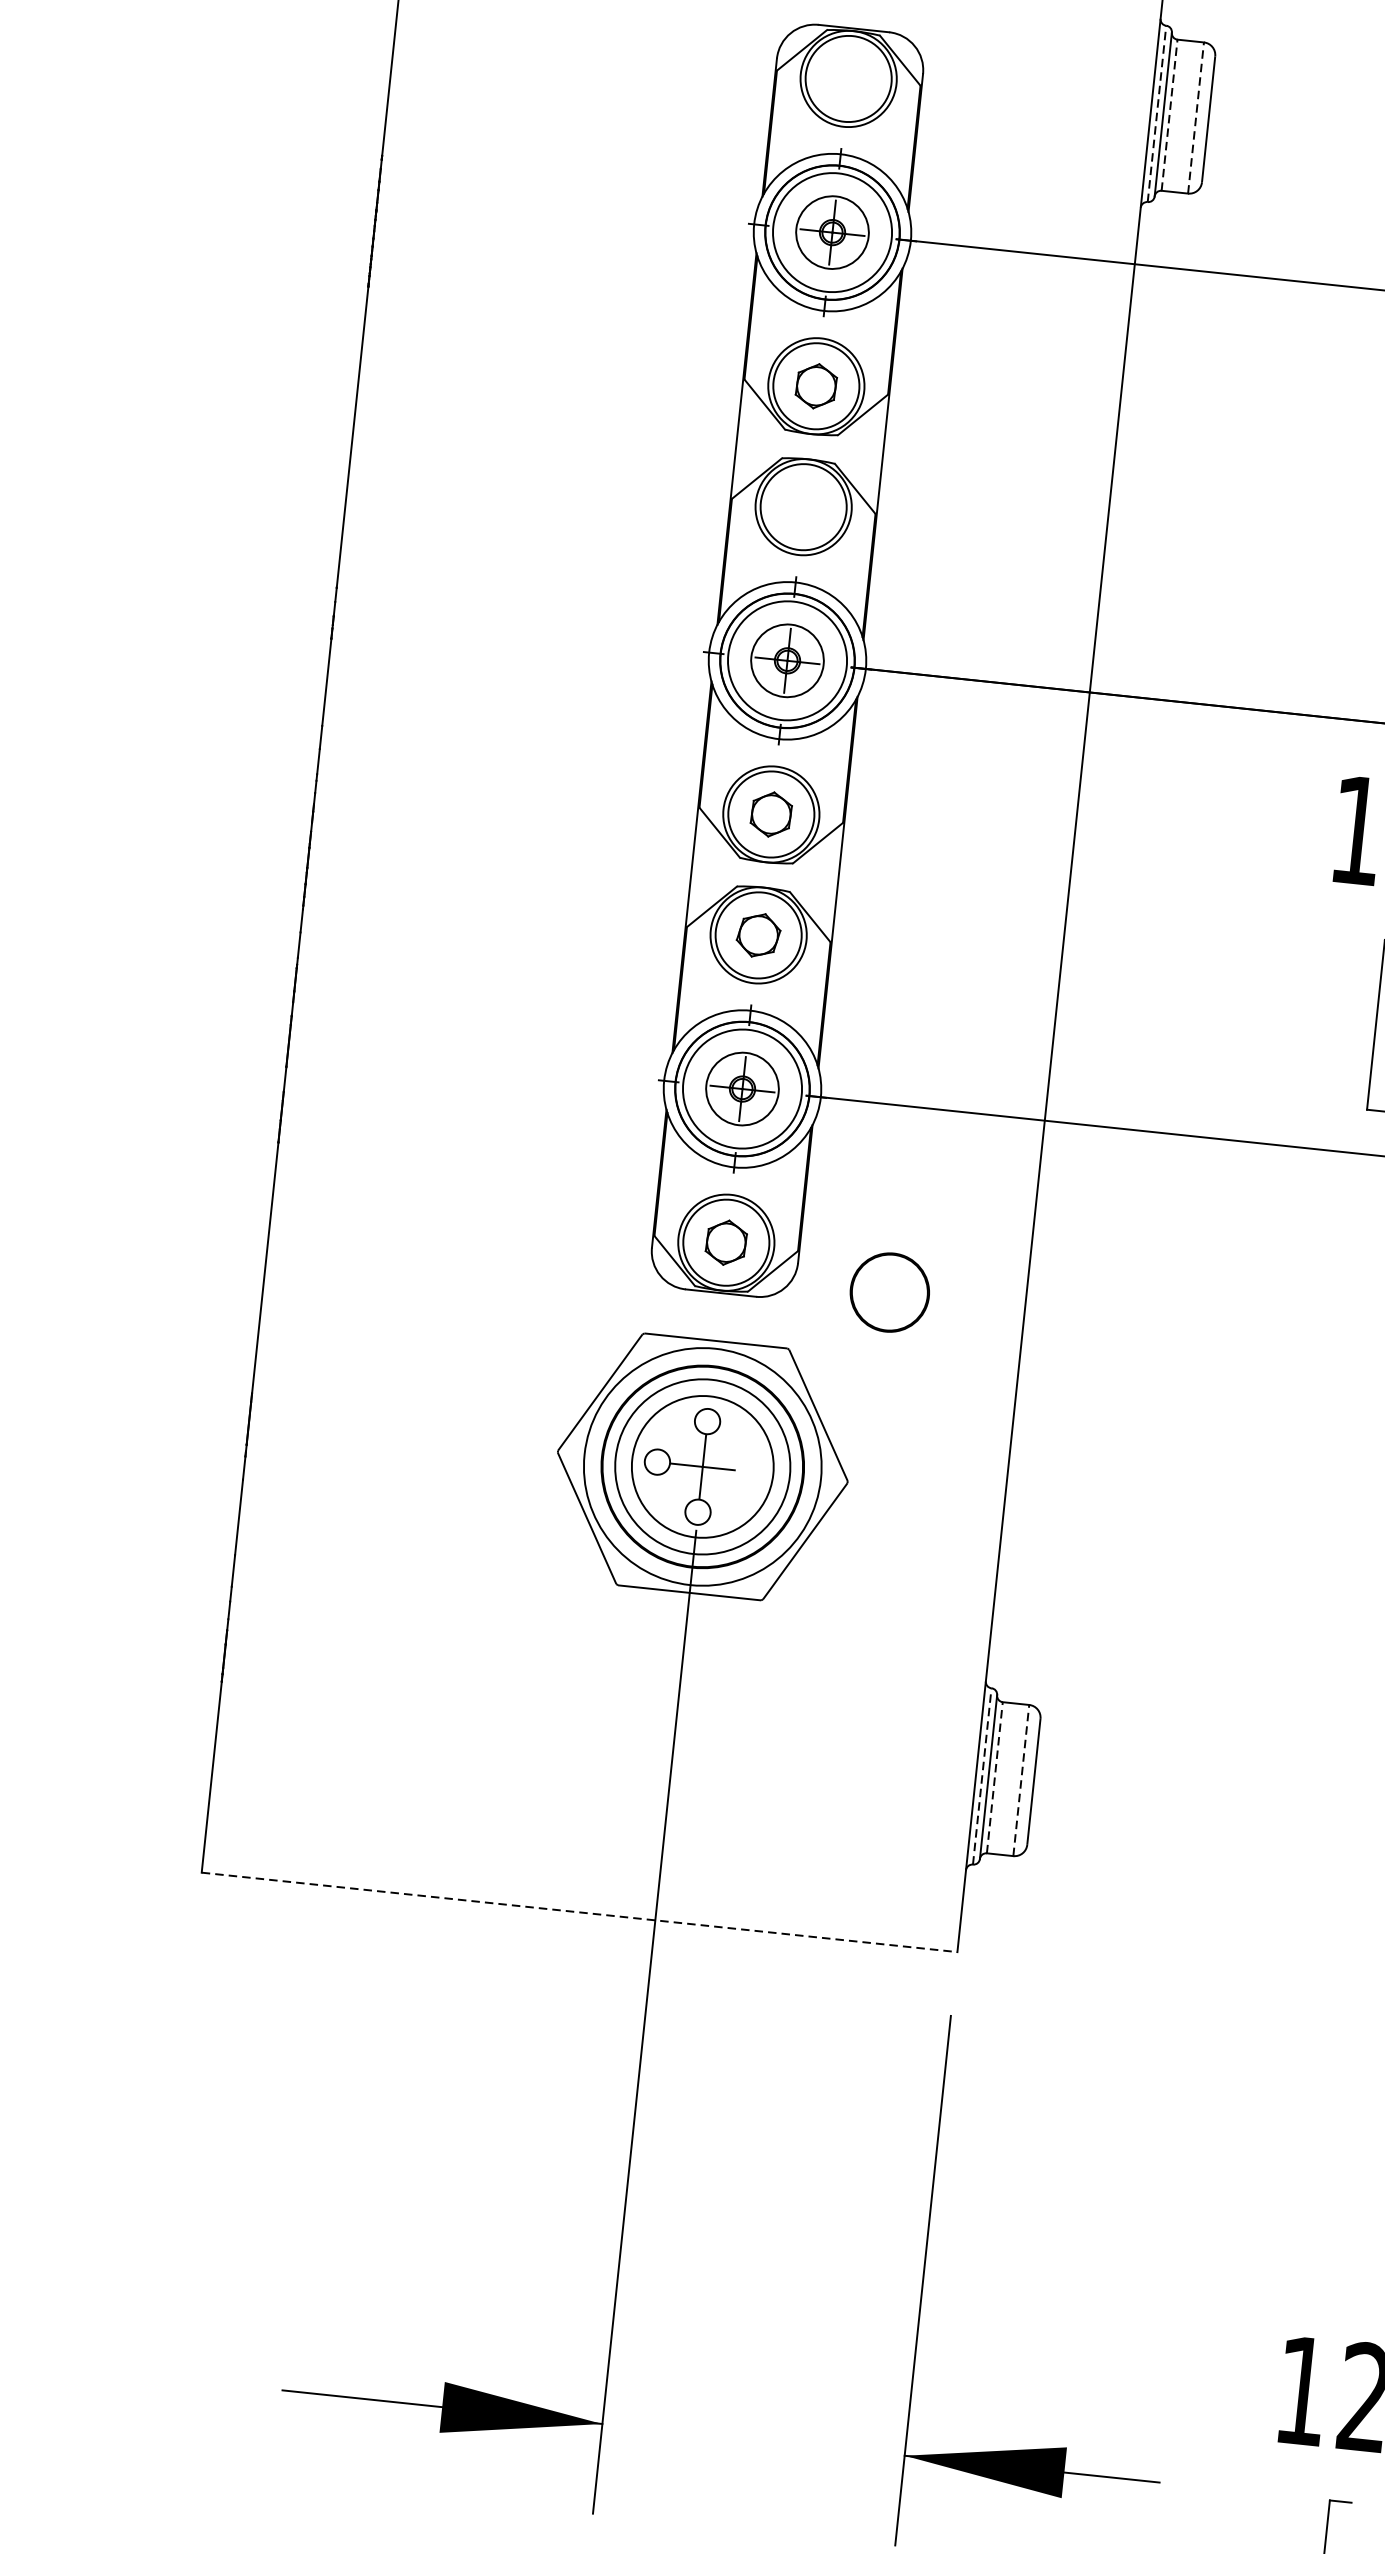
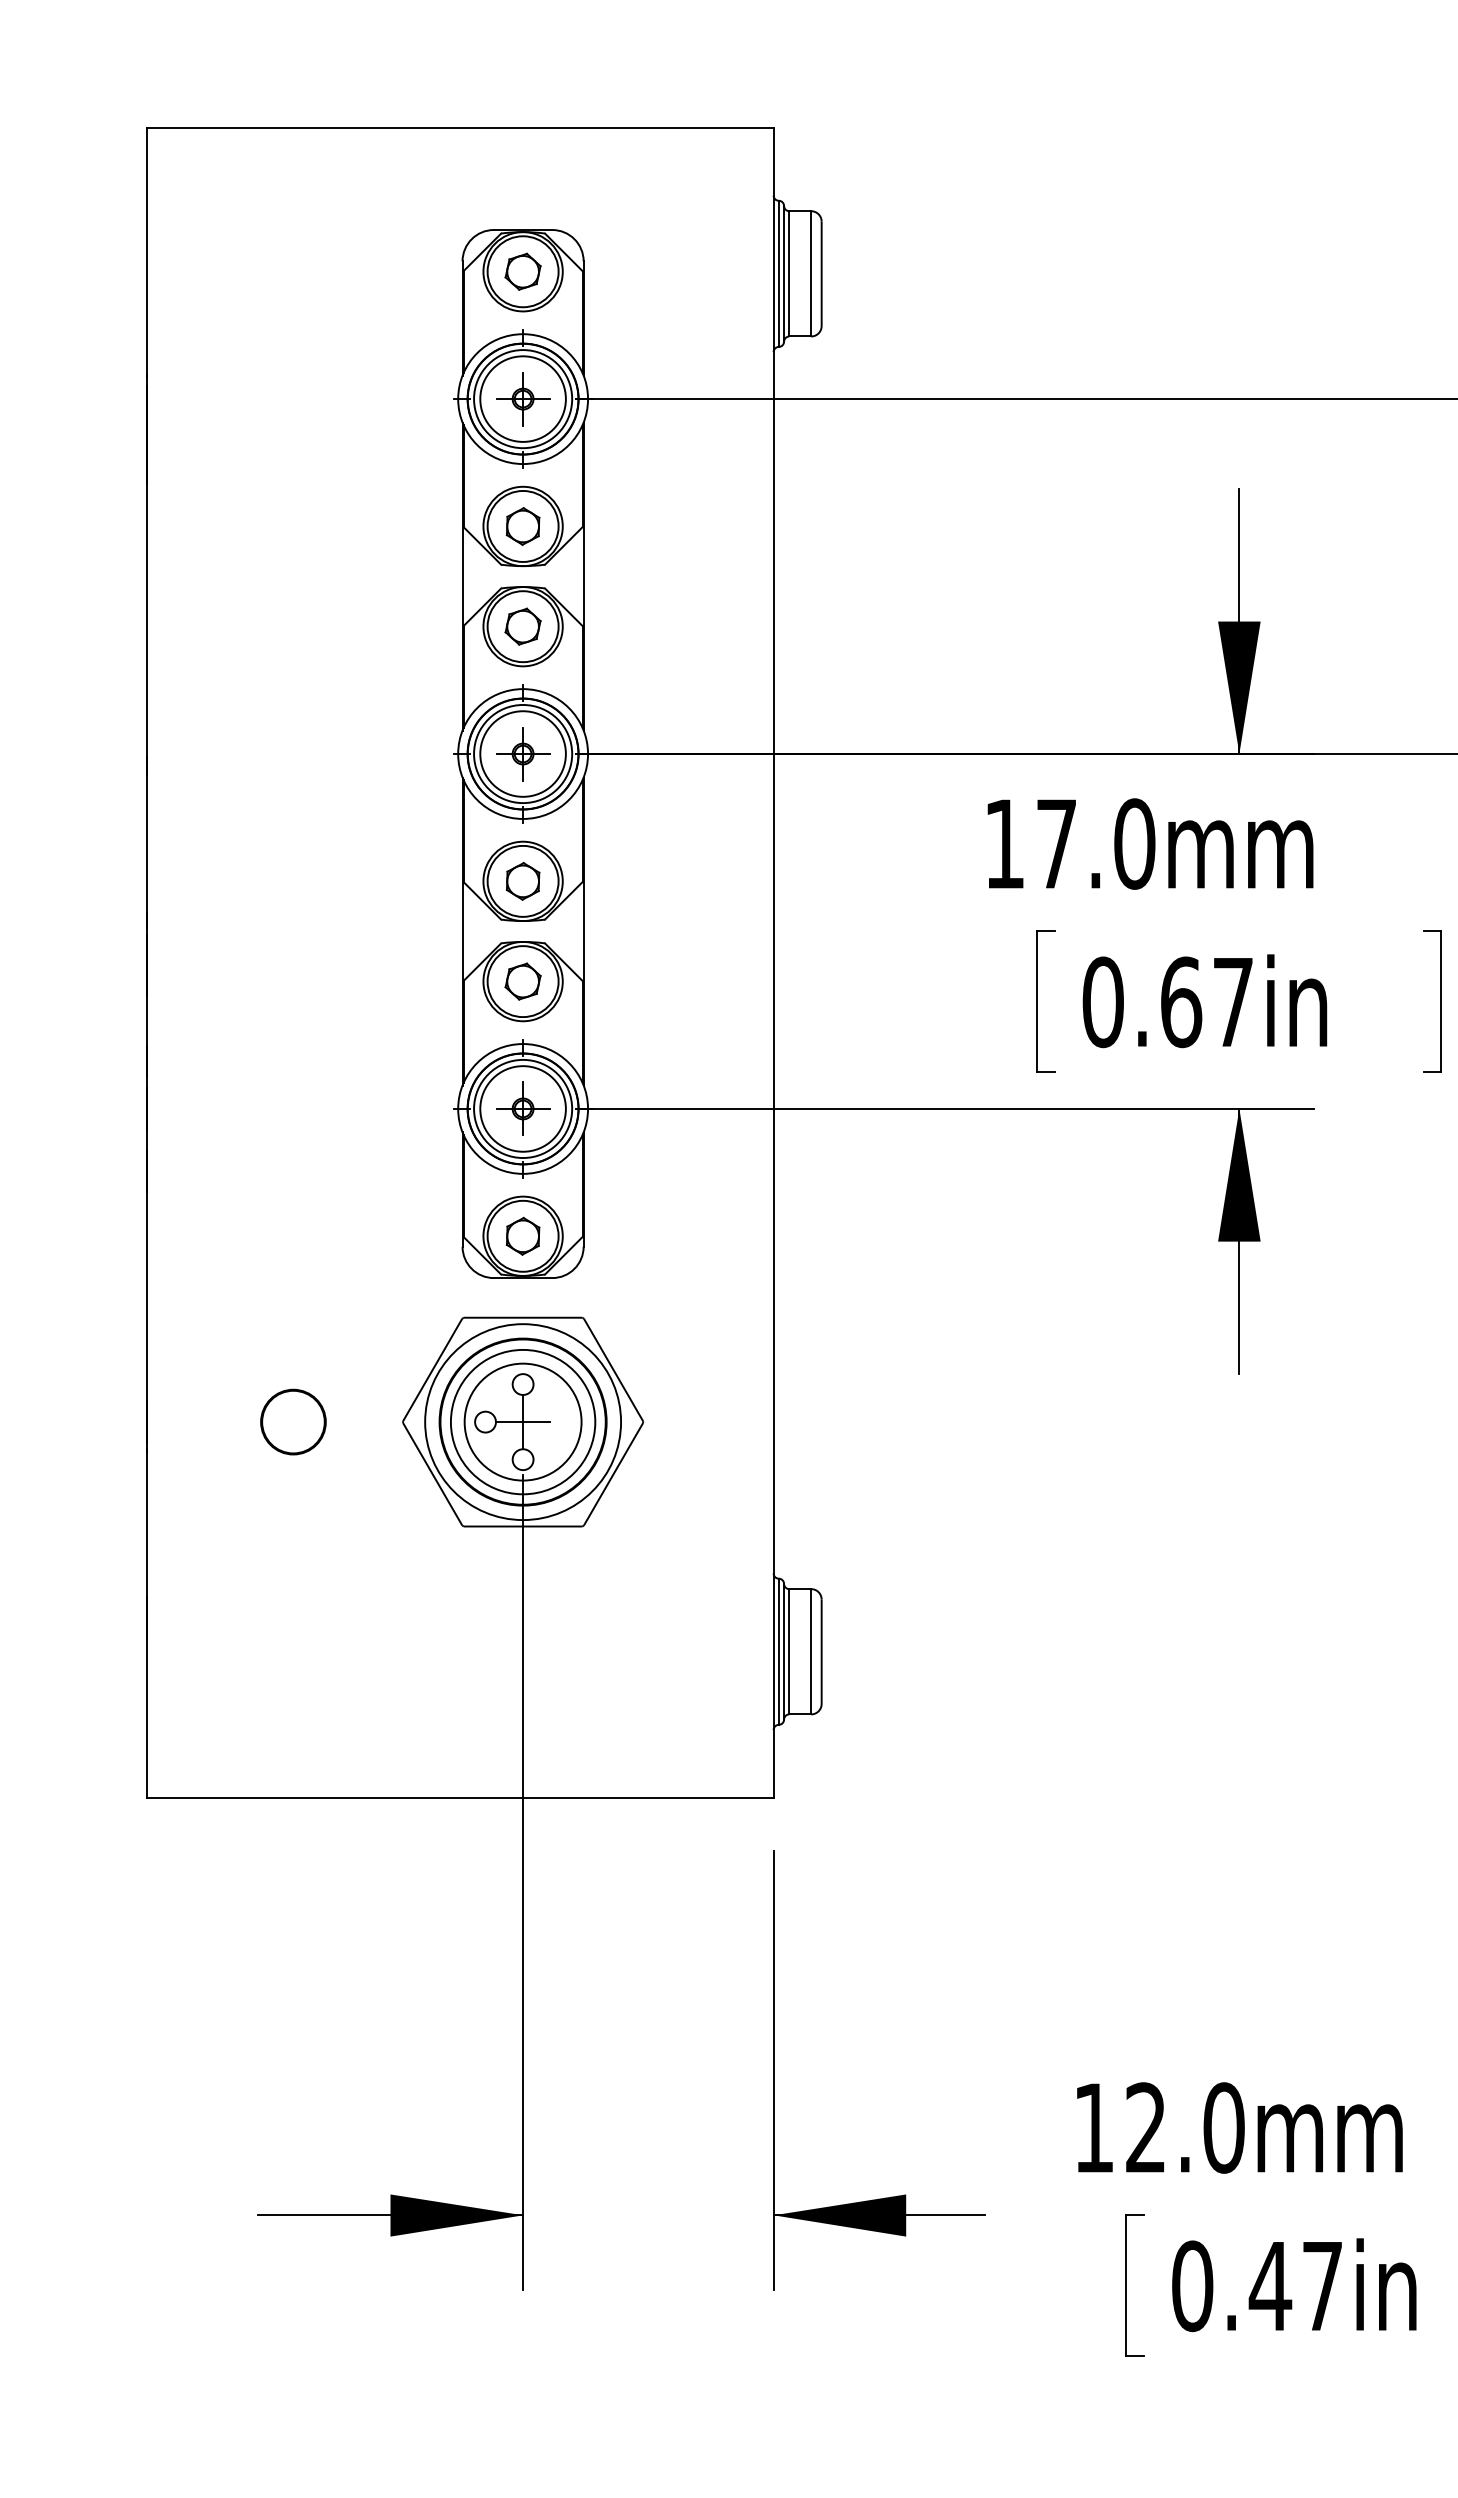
part: (847, 78) -> (522, 271), added
line: (1156, 113) -> (778, 273), dashed -> solid
line: (1169, 114) -> (789, 273), dashed -> solid
line: (1196, 117) -> (811, 273), dashed -> solid
circle: (831, 231) -> (522, 398), size x1.43
part: (802, 506) -> (522, 626), added
circle: (786, 660) -> (522, 753), size x1.43
circle: (741, 1088) -> (522, 1108), size x1.43
part: (890, 1291) -> (293, 1421), moved
line: (981, 1776) -> (778, 1651), dashed -> solid
line: (995, 1777) -> (789, 1651), dashed -> solid
line: (1021, 1780) -> (811, 1651), dashed -> solid
line: (579, 1911) -> (460, 1797), dashed -> solid

